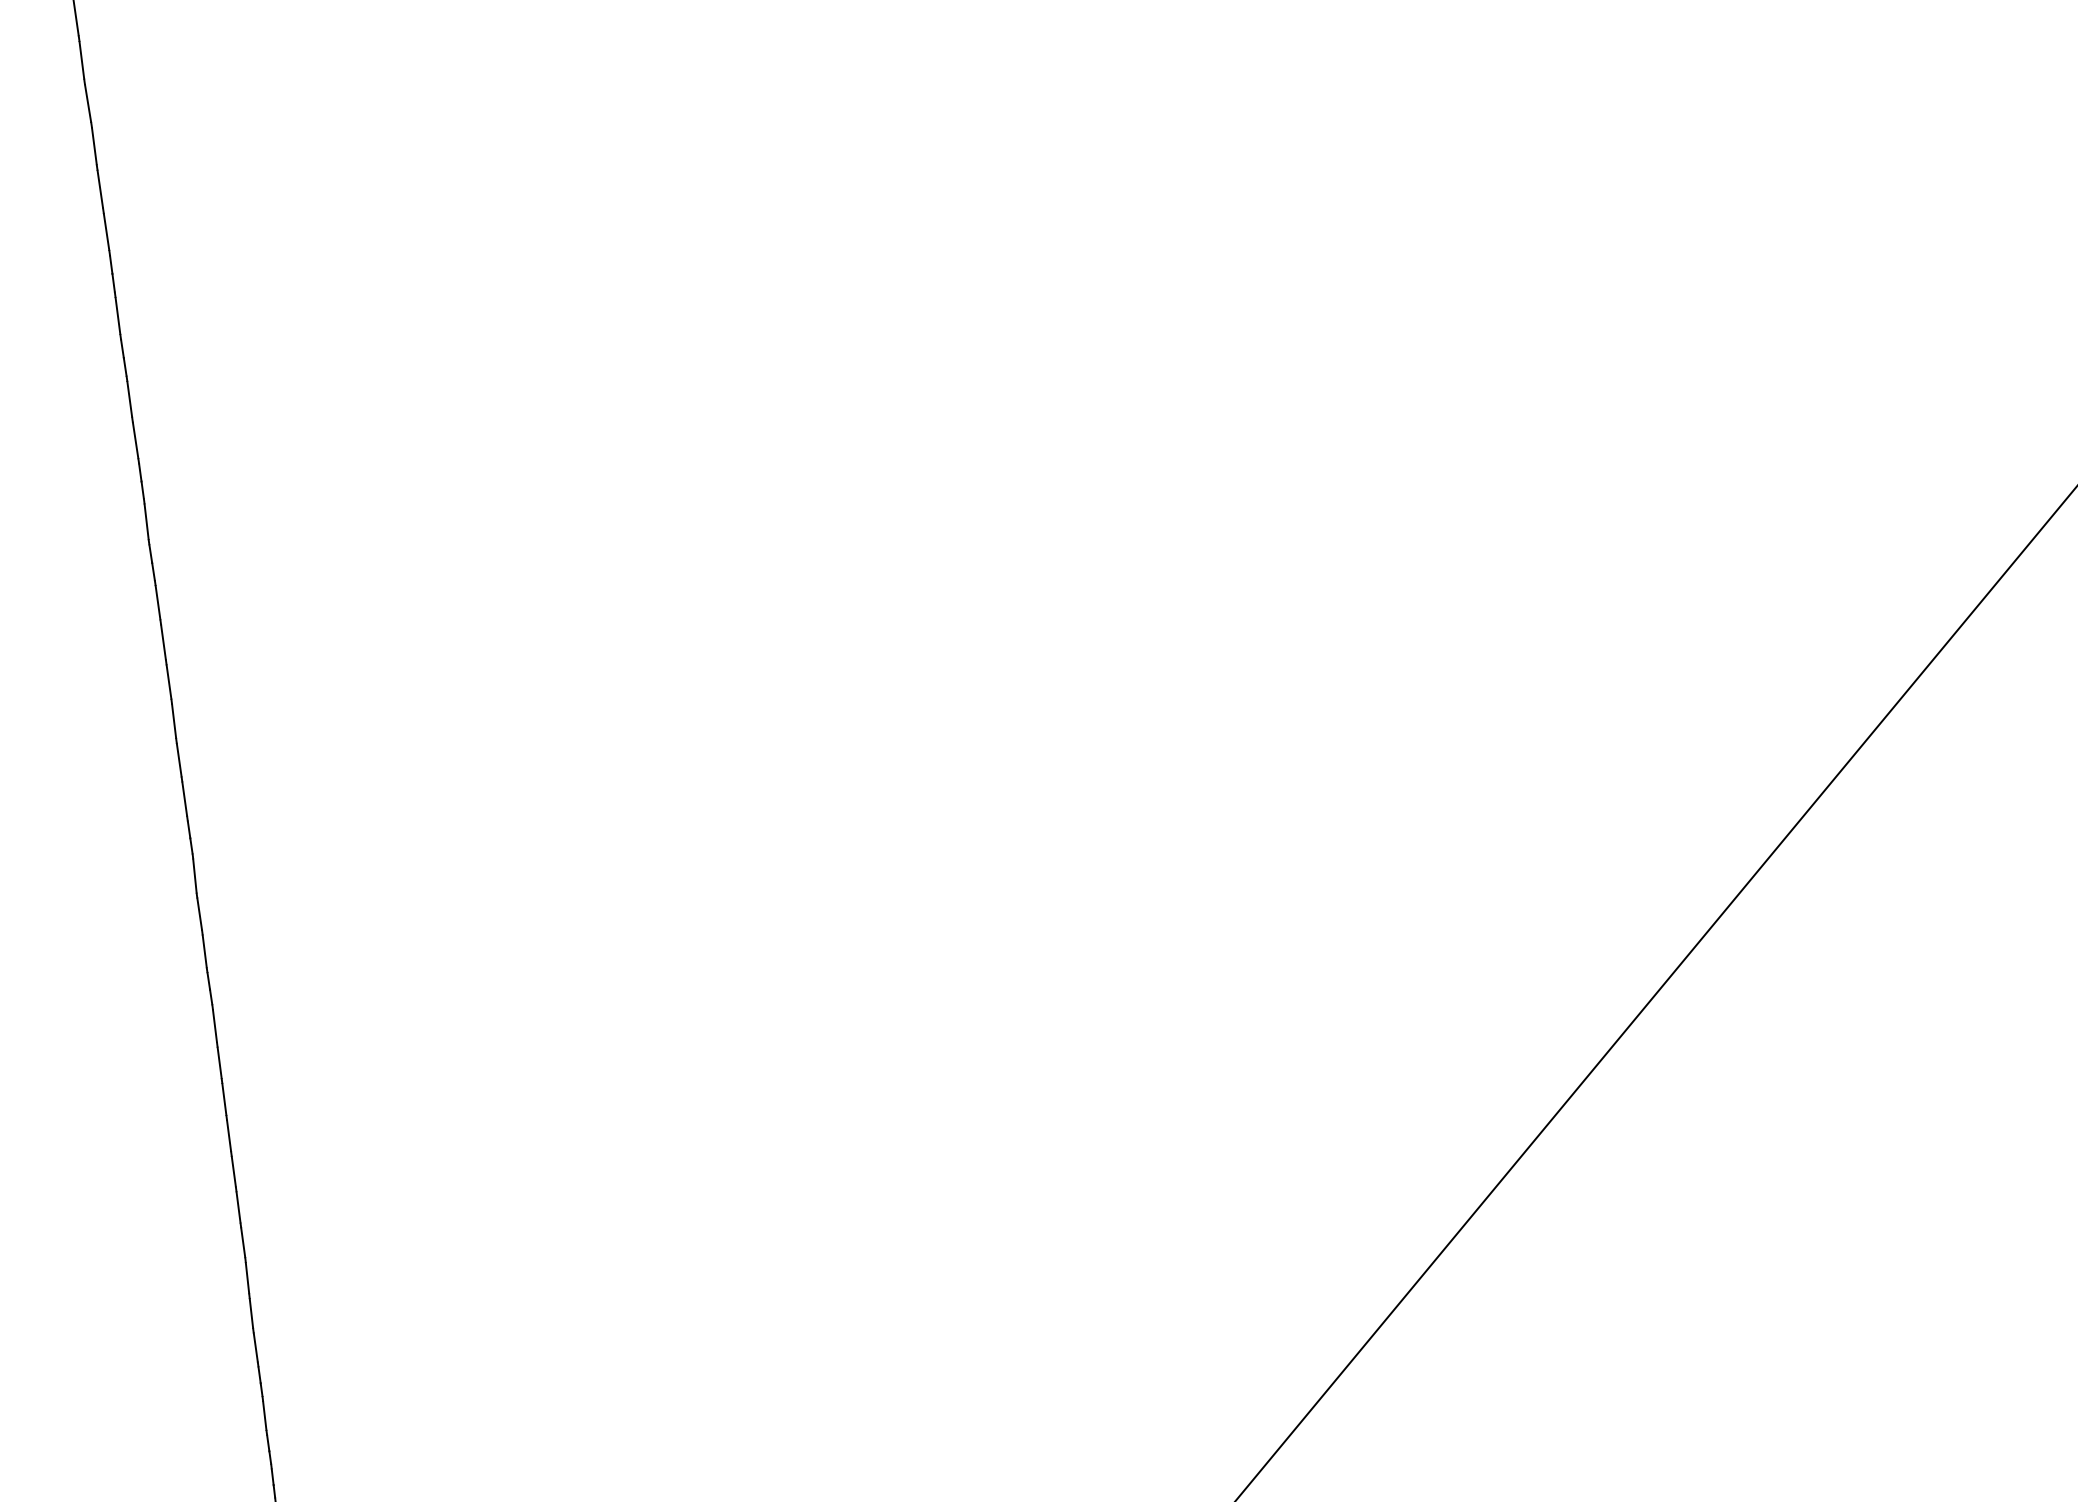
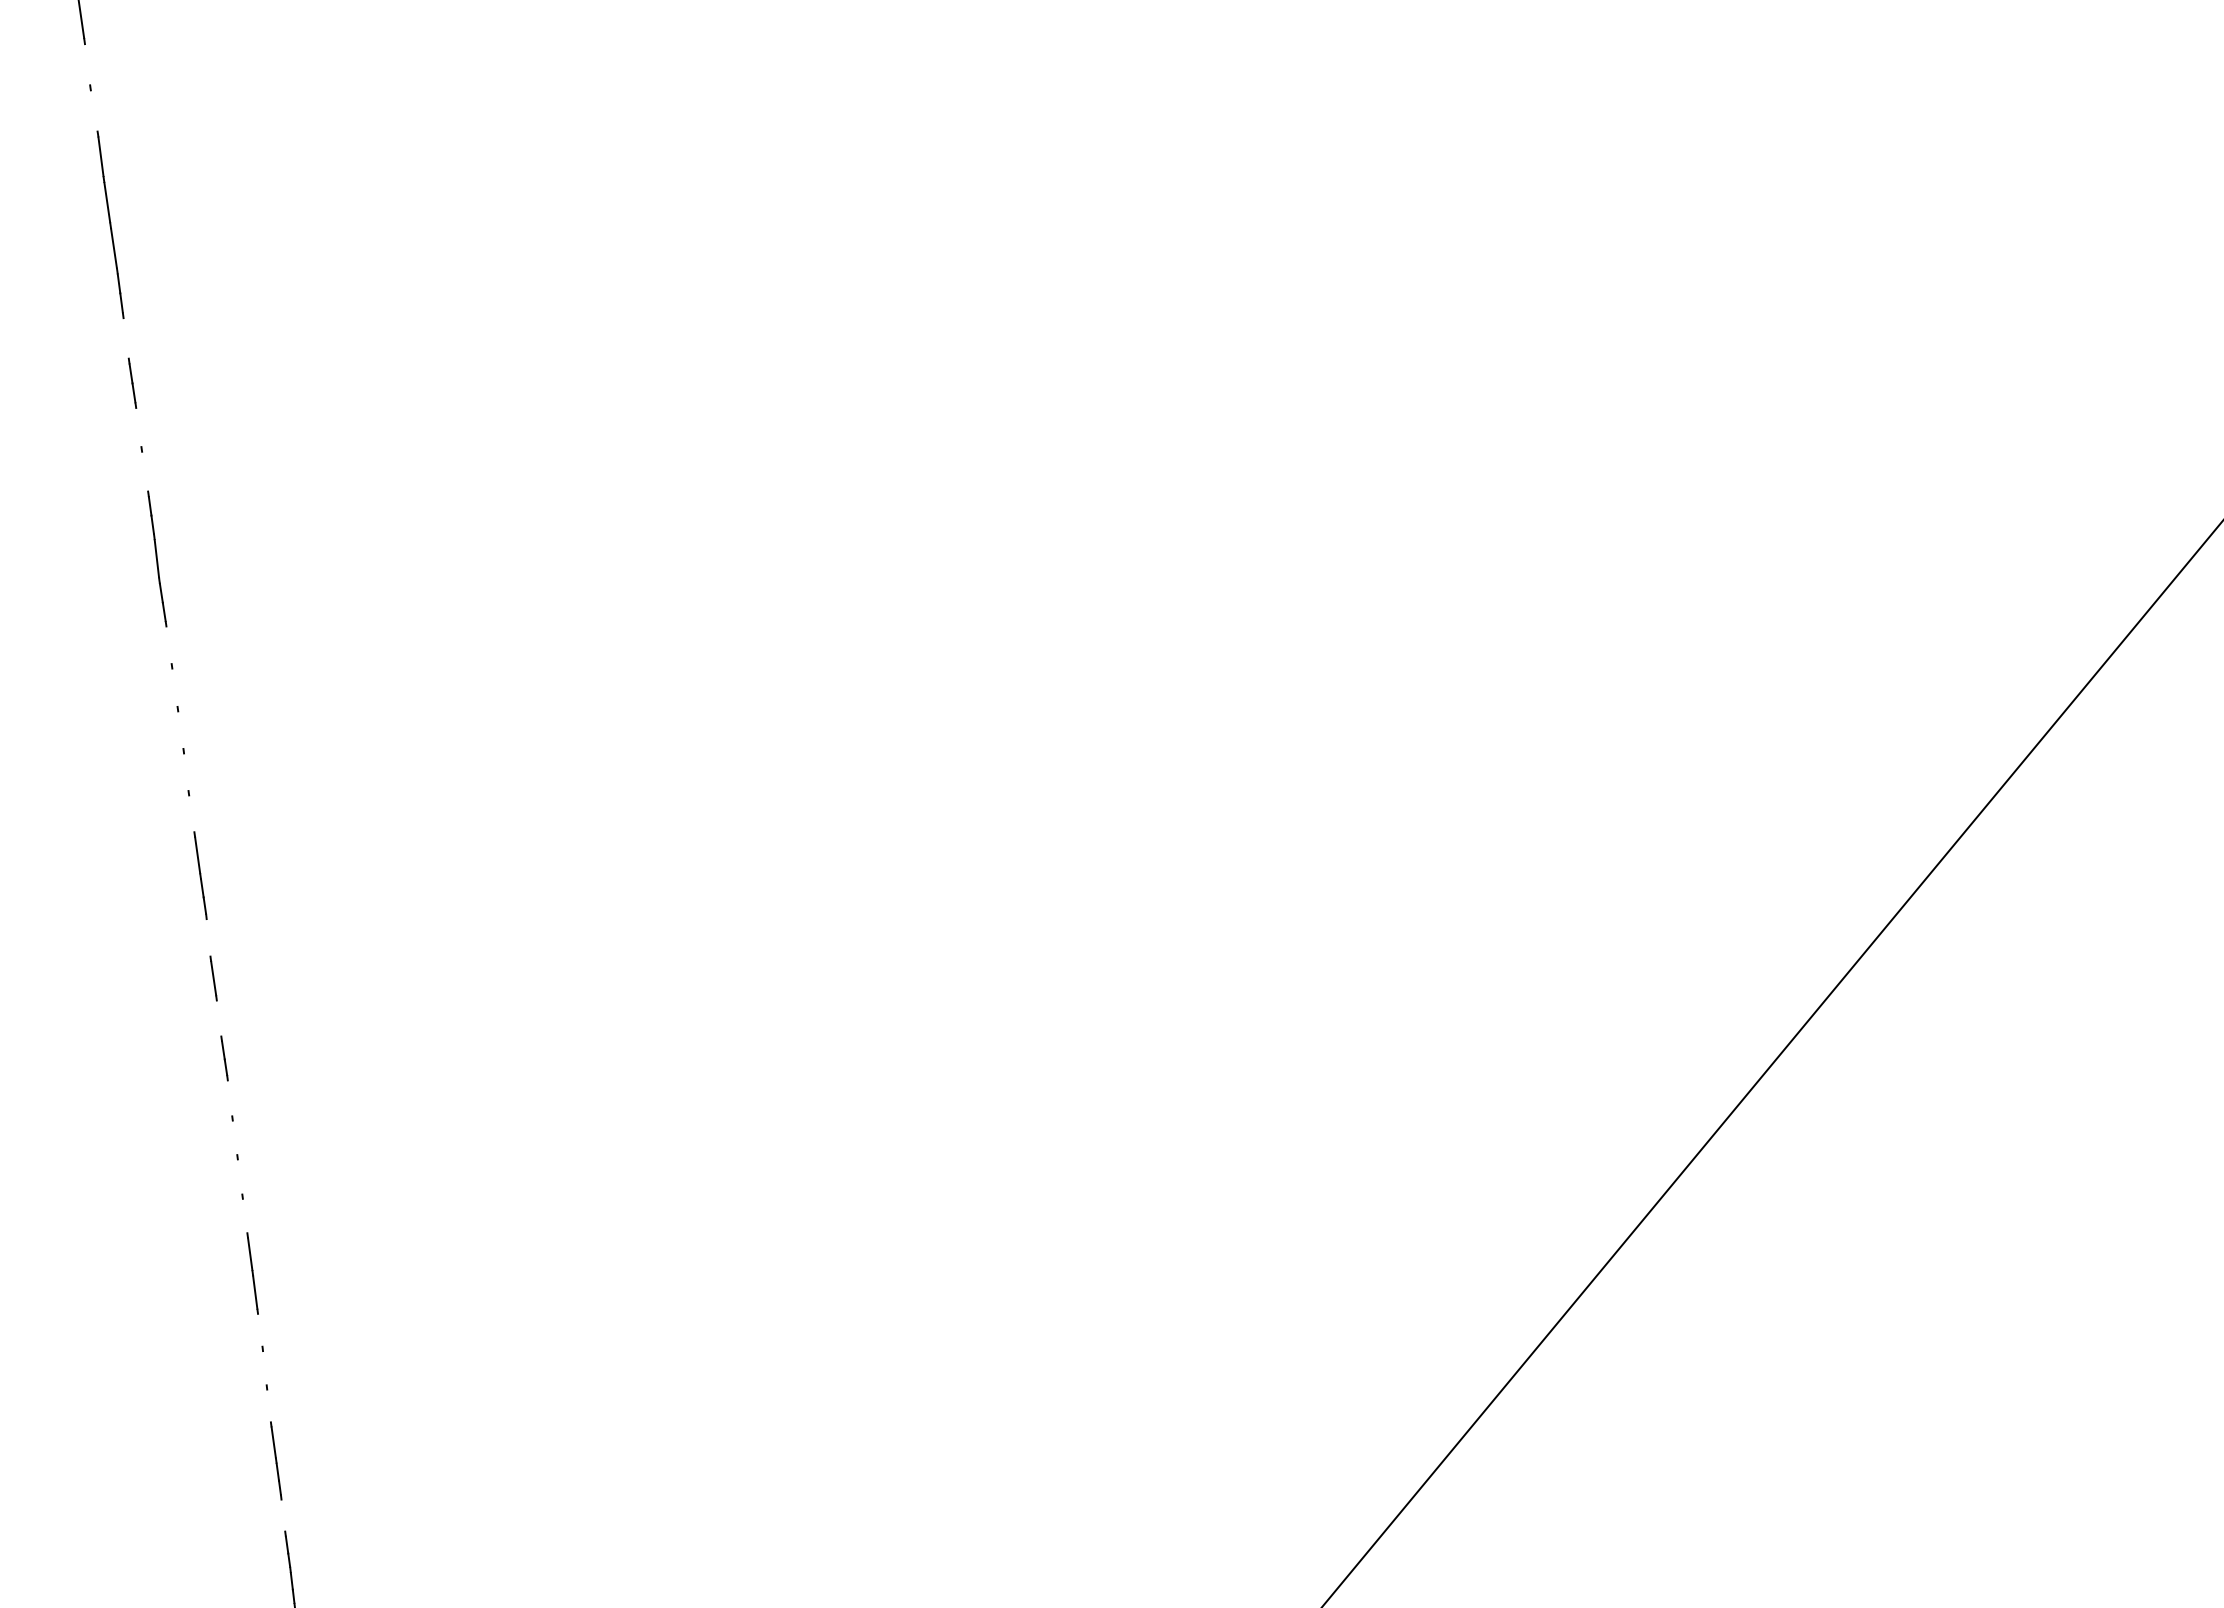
line: (81, 59) -> (87, 63), removed
line: (88, 103) -> (94, 110), removed
line: (117, 315) -> (125, 337), removed
line: (129, 398) -> (138, 426), removed
line: (135, 440) -> (144, 471), removed
line: (157, 602) -> (168, 645), removed
line: (163, 642) -> (174, 687), removed
line: (168, 681) -> (180, 729), removed
line: (174, 720) -> (186, 771), removed
line: (178, 759) -> (191, 813), removed
line: (194, 875) -> (208, 937), removed
line: (204, 951) -> (218, 1018), removed
line: (214, 1025) -> (229, 1097), removed
line: (219, 1062) -> (234, 1137), removed
line: (224, 1099) -> (240, 1176), removed
line: (229, 1135) -> (245, 1215), removed
line: (243, 1242) -> (260, 1330), removed
line: (247, 1278) -> (264, 1368), removed
line: (251, 1312) -> (269, 1404), removed
line: (264, 1415) -> (283, 1515), removed

